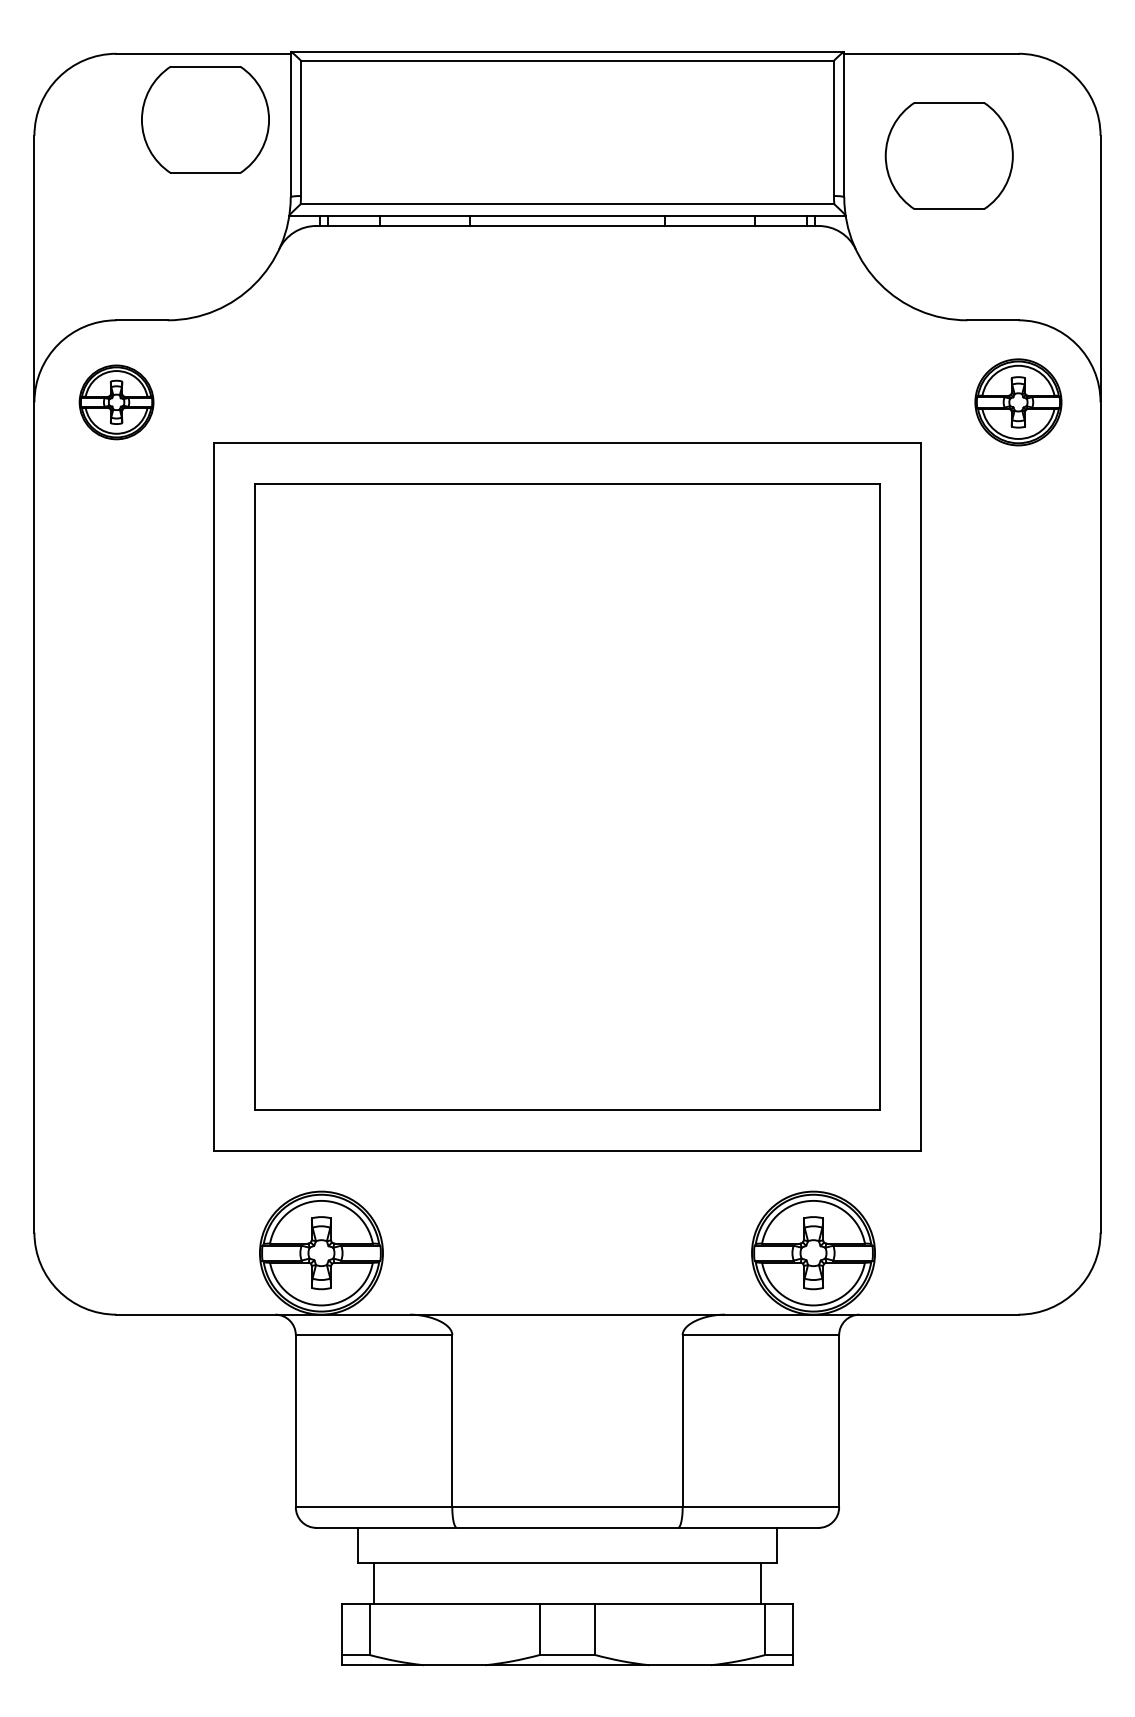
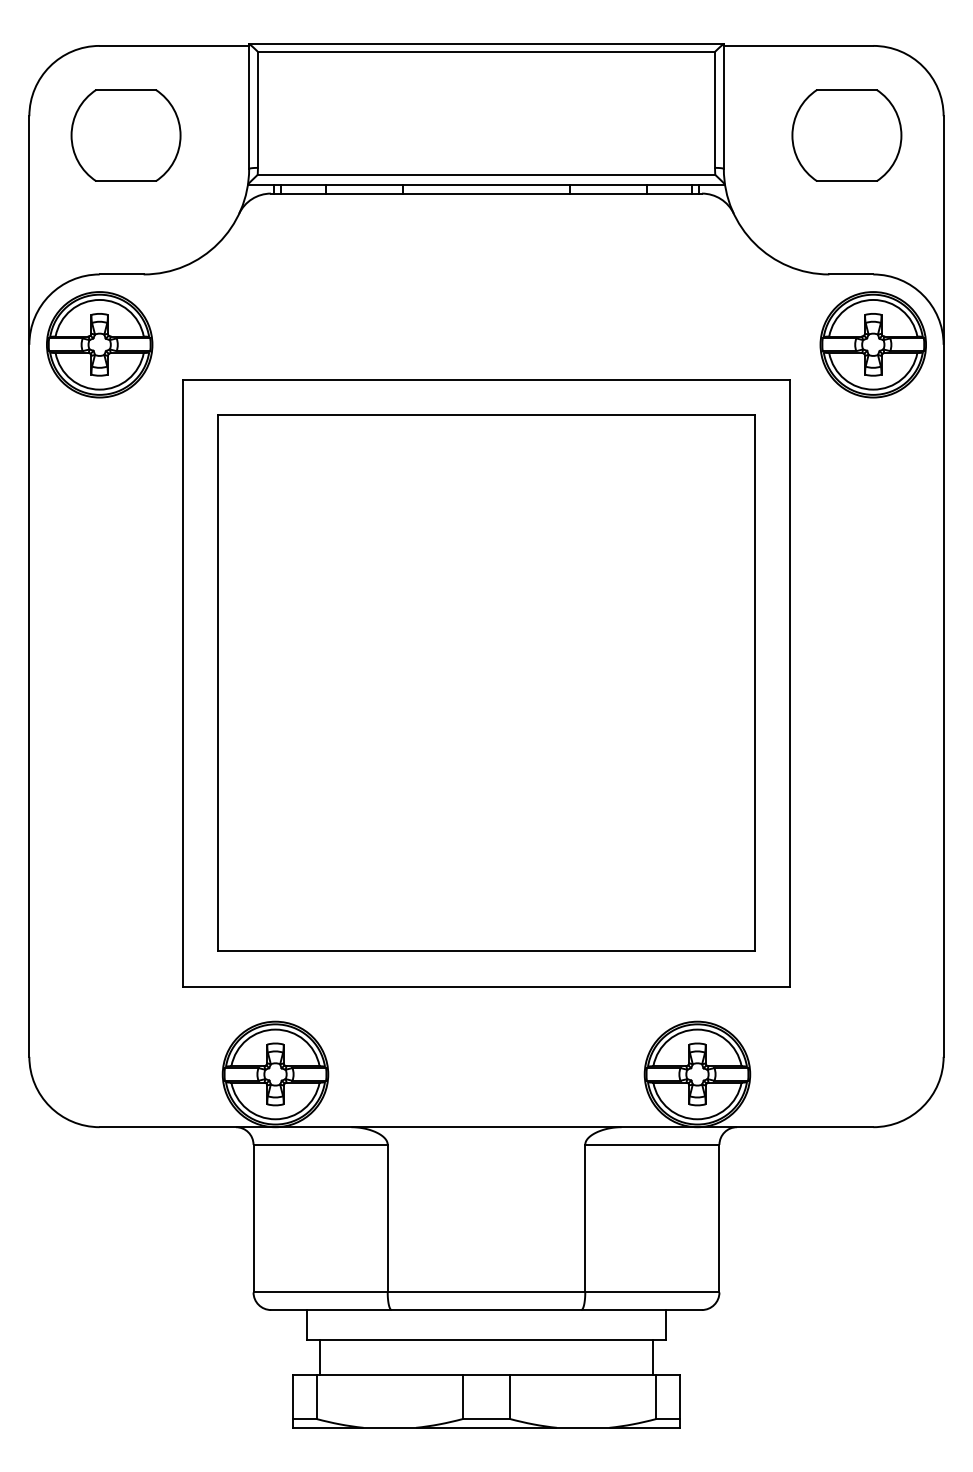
part: (204, 119) -> (125, 135), moved
part: (948, 155) -> (846, 135), moved
part: (116, 401) -> (99, 344), size x1.67
part: (1017, 401) -> (872, 344), size x1.43

